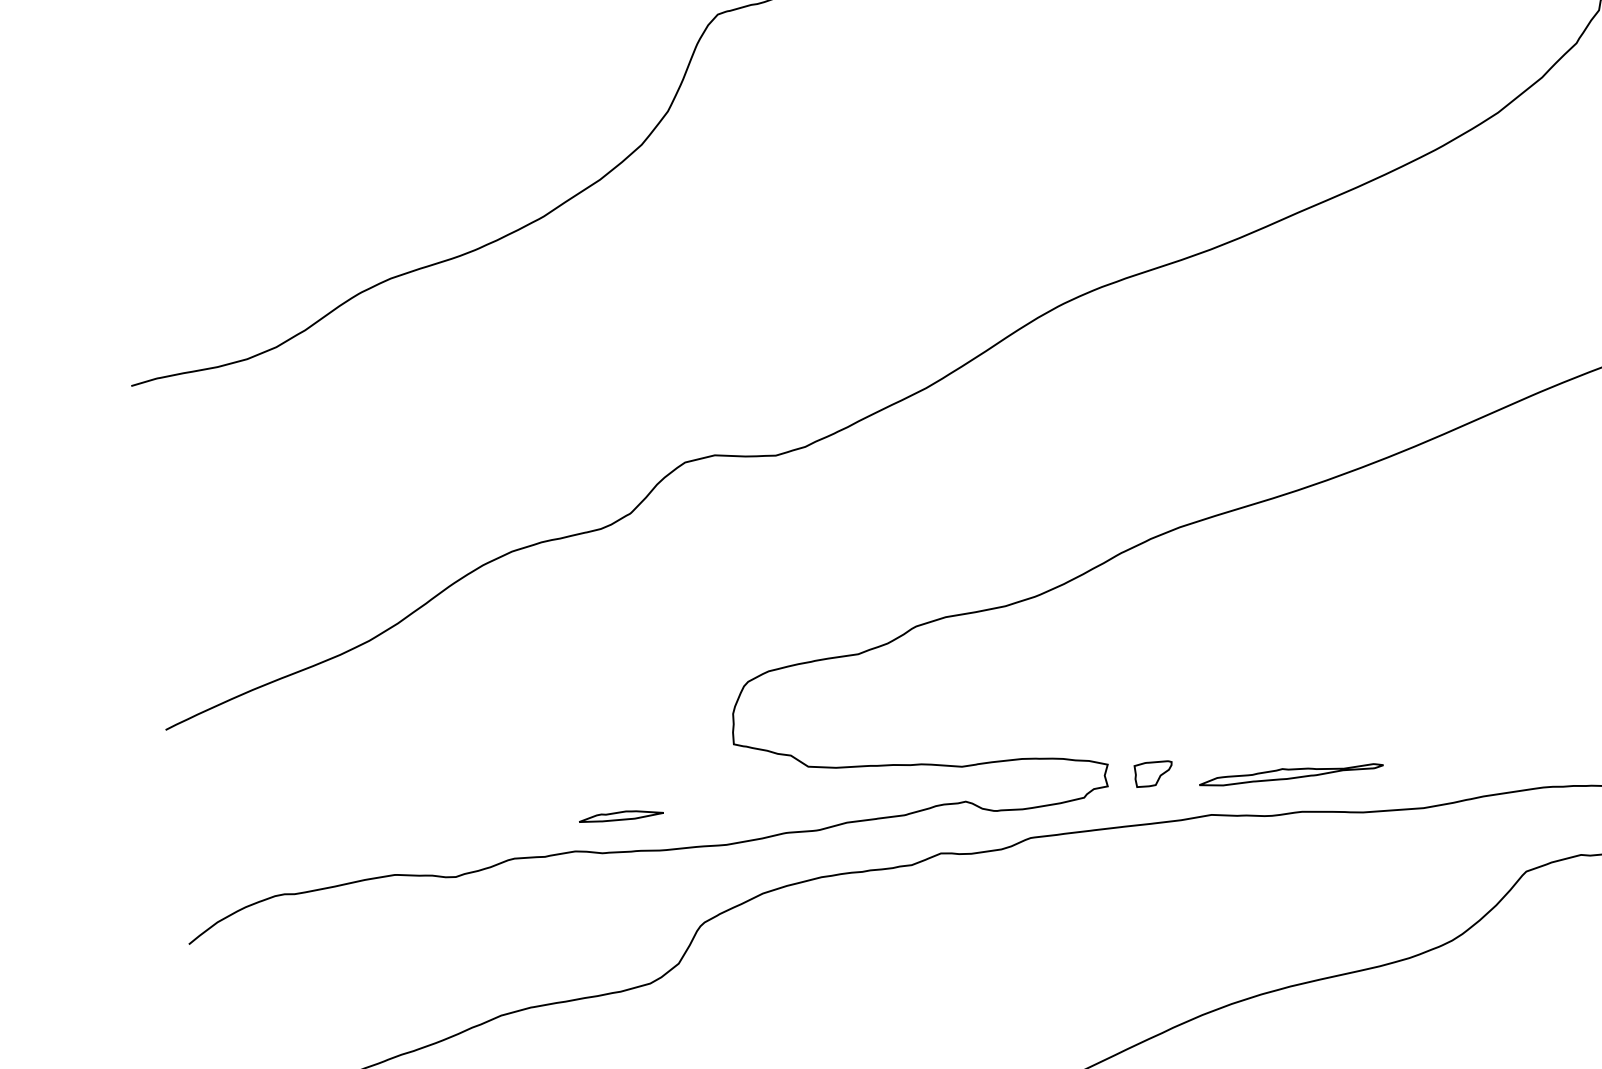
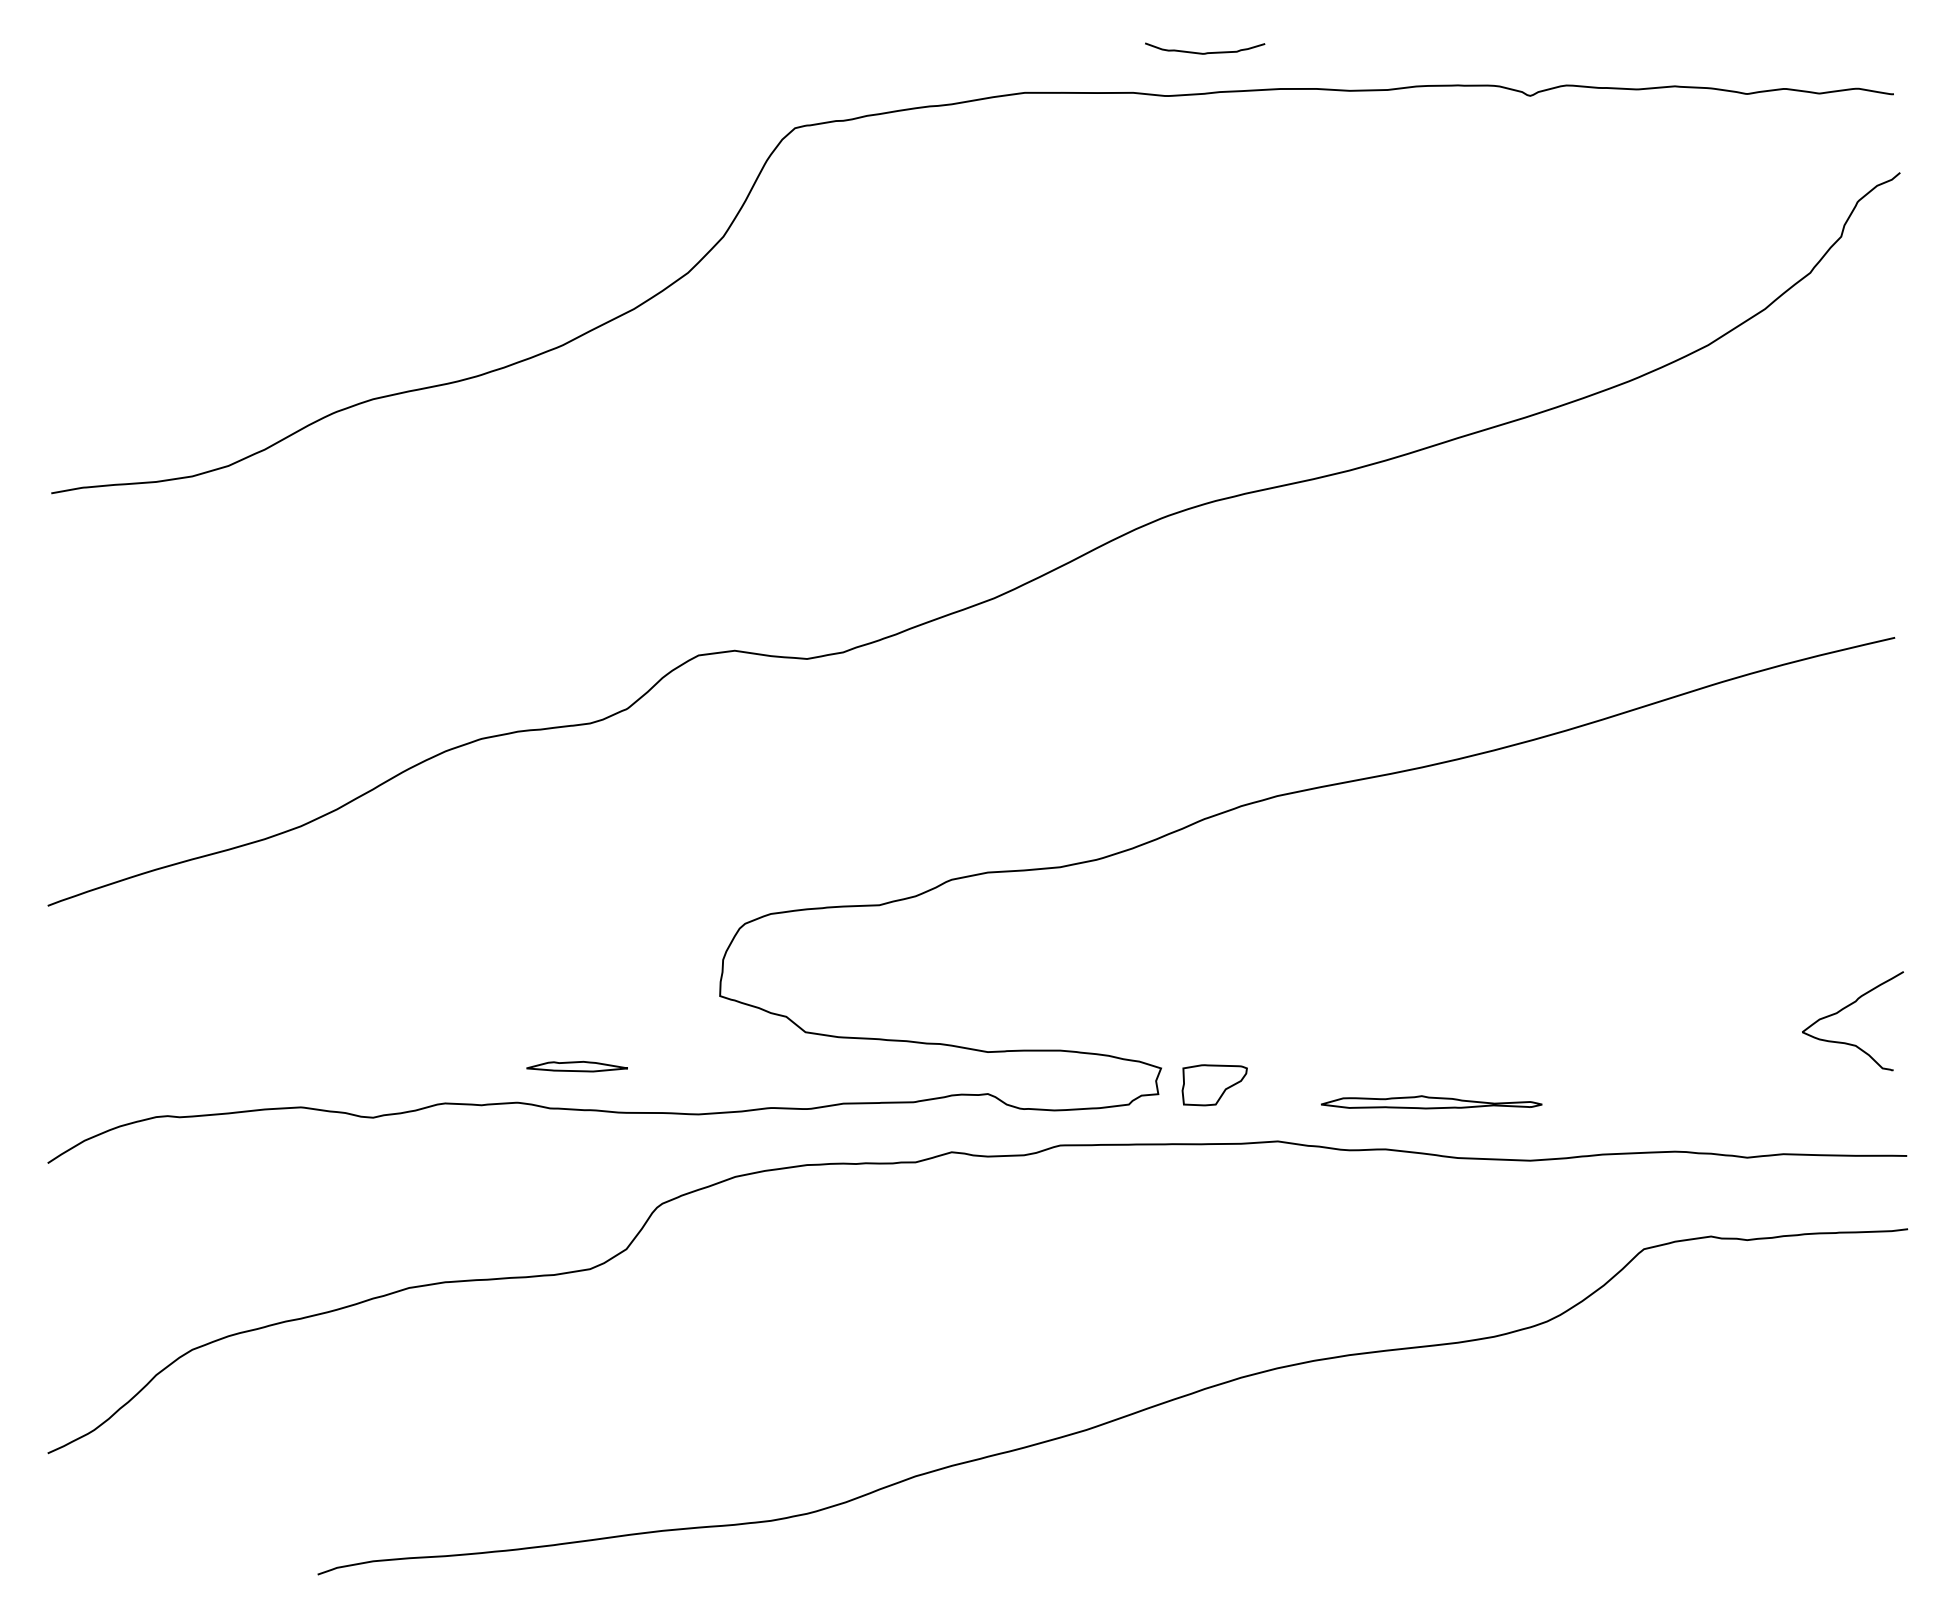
part: (1291, 773) -> (1431, 1102), moved
part: (1153, 774) -> (1214, 1085), size x1.43

